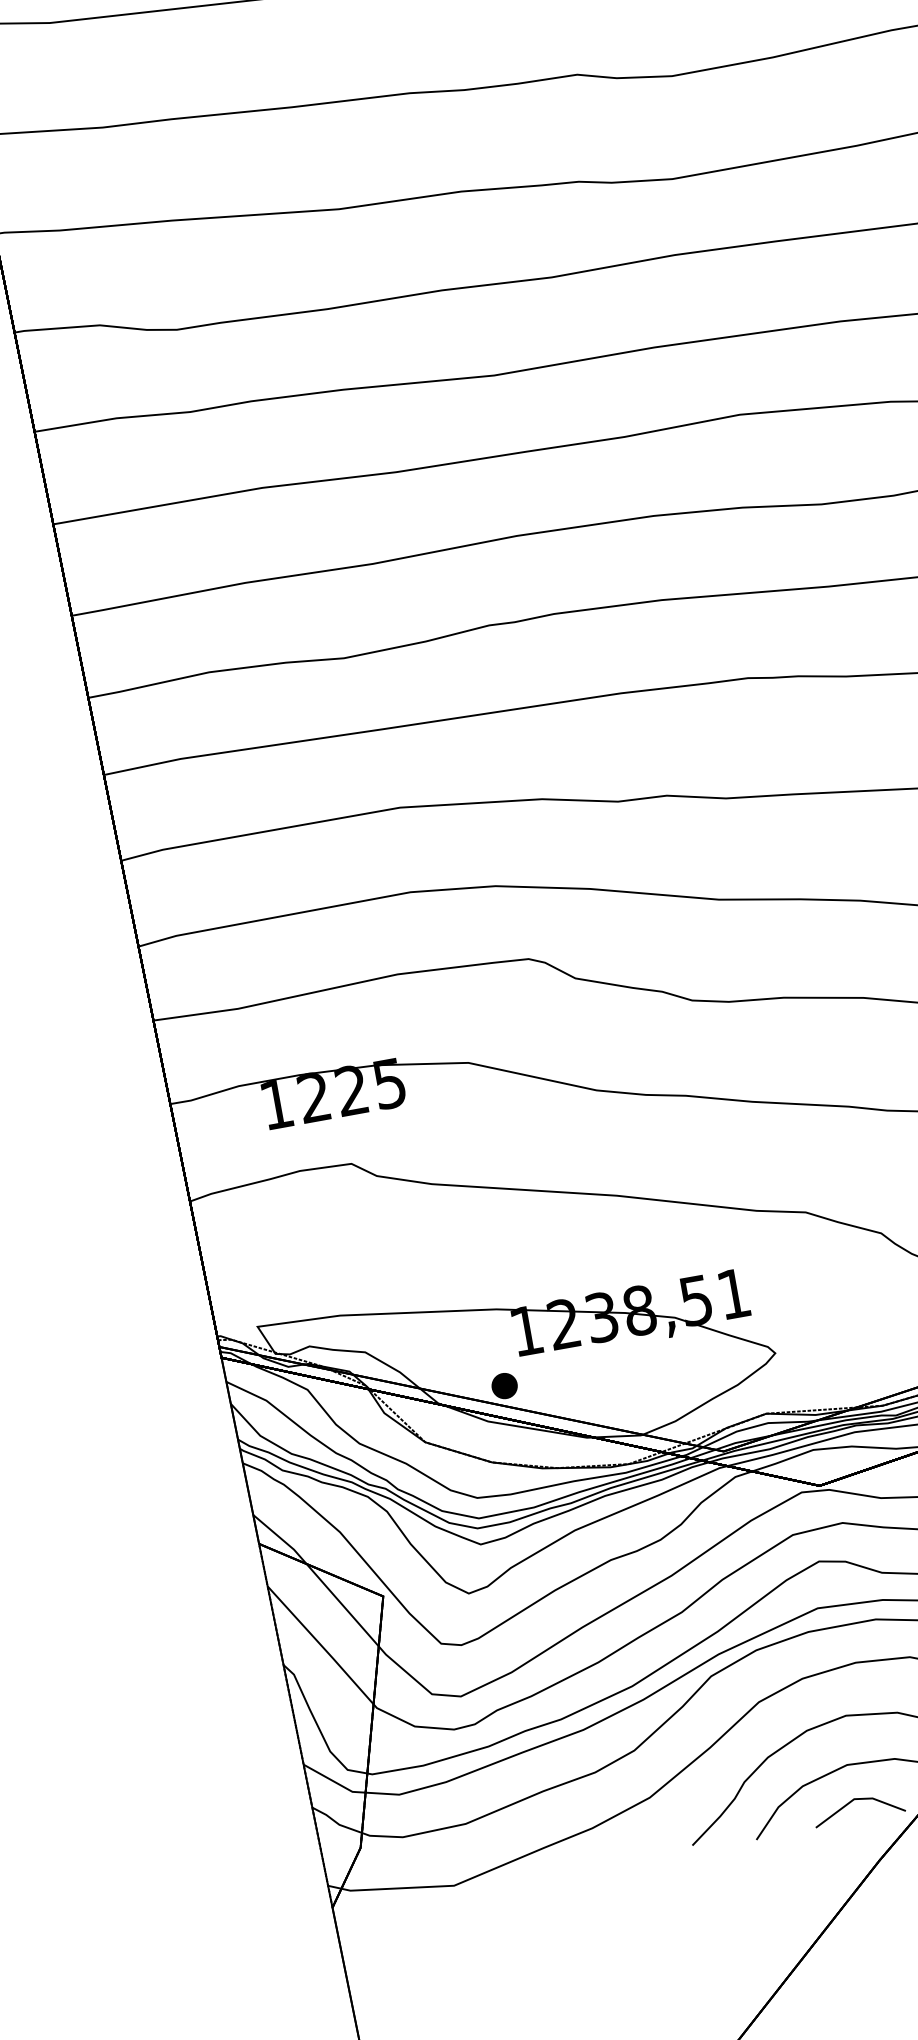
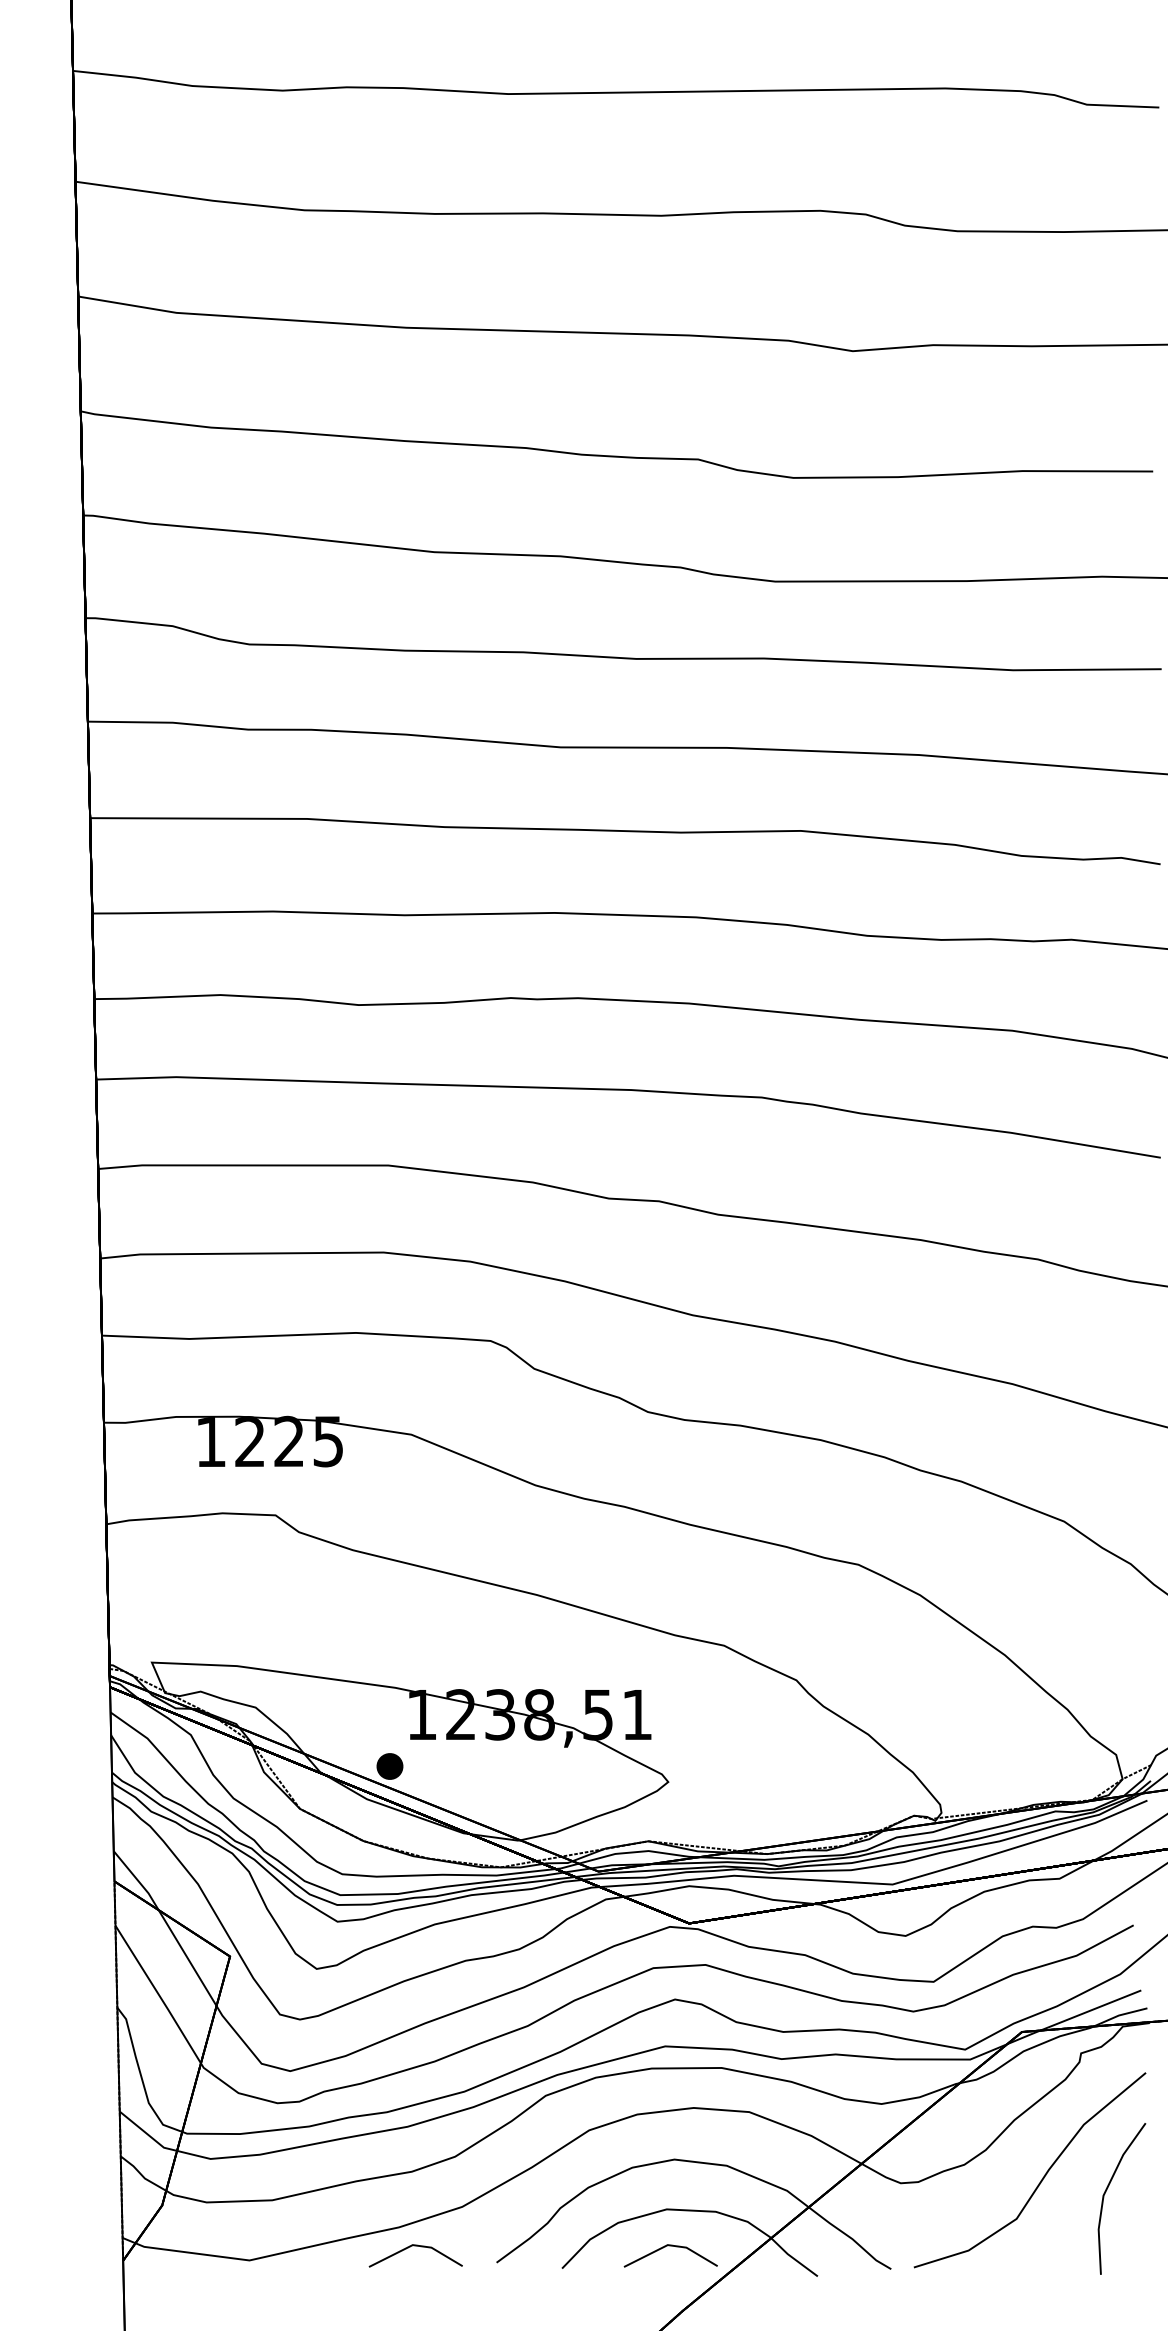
line: (611, 1843) -> (415, 2246), added

